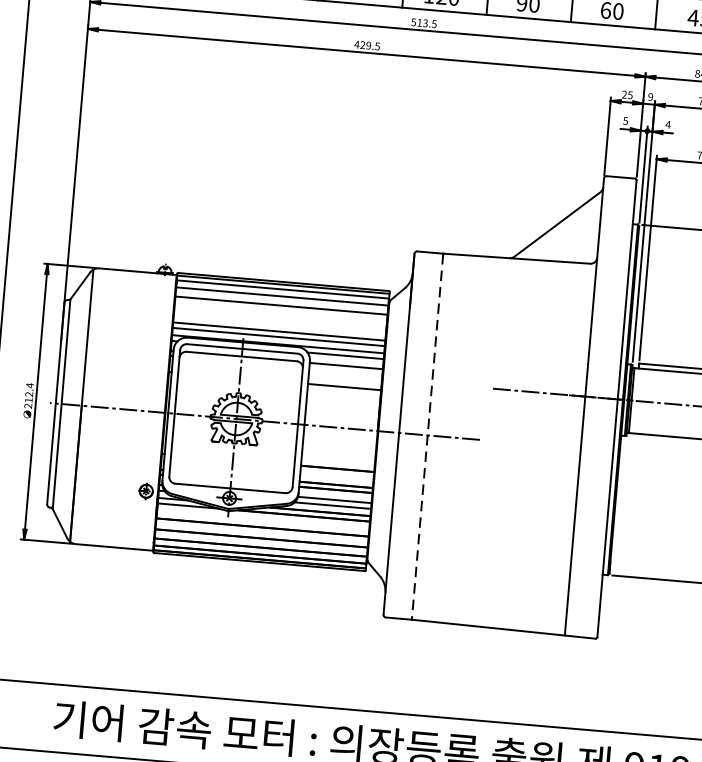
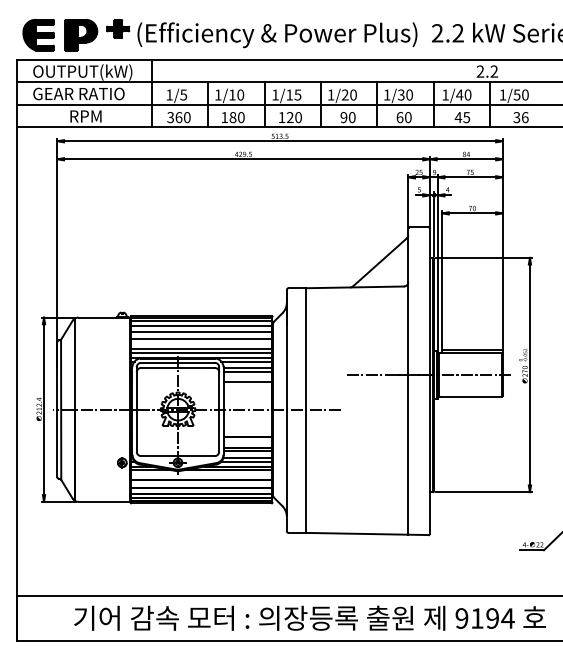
line: (280, 317) -> (201, 339), added
line: (345, 370) -> (247, 371), added
line: (426, 438) -> (305, 411), dashed -> solid

